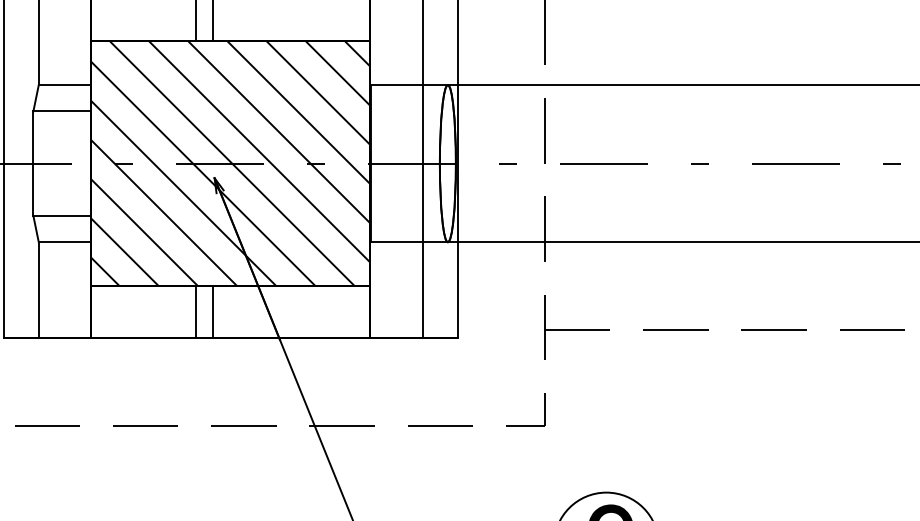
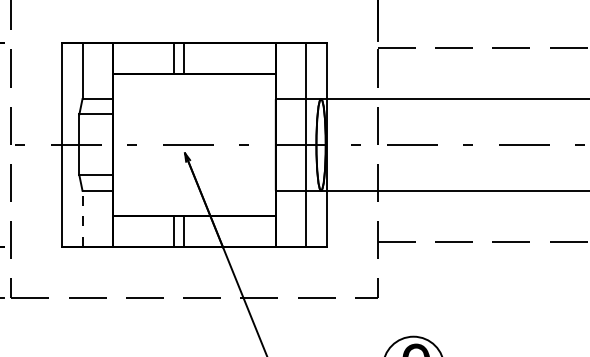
hatch: (230, 163) -> (194, 144), removed
line: (38, 289) -> (82, 218), solid -> dashed

